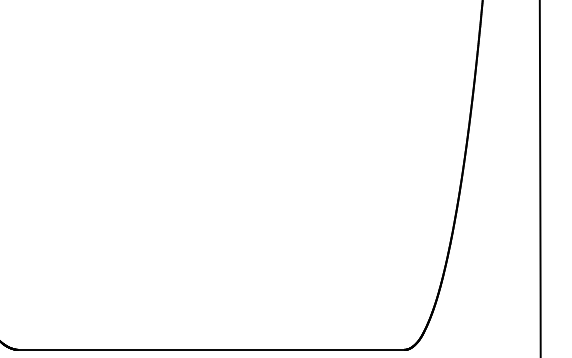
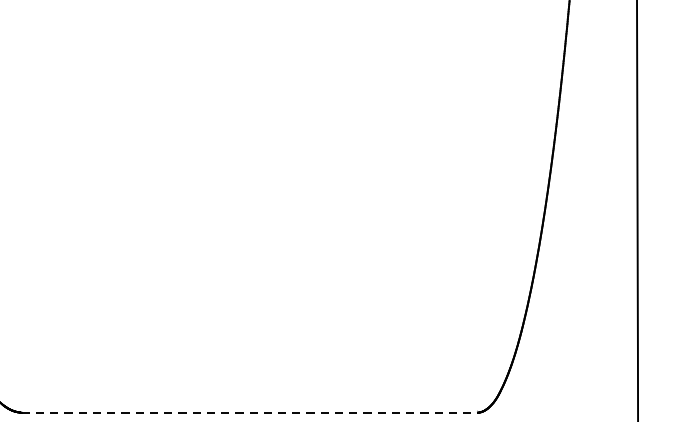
line: (212, 349) -> (250, 412), solid -> dashed

